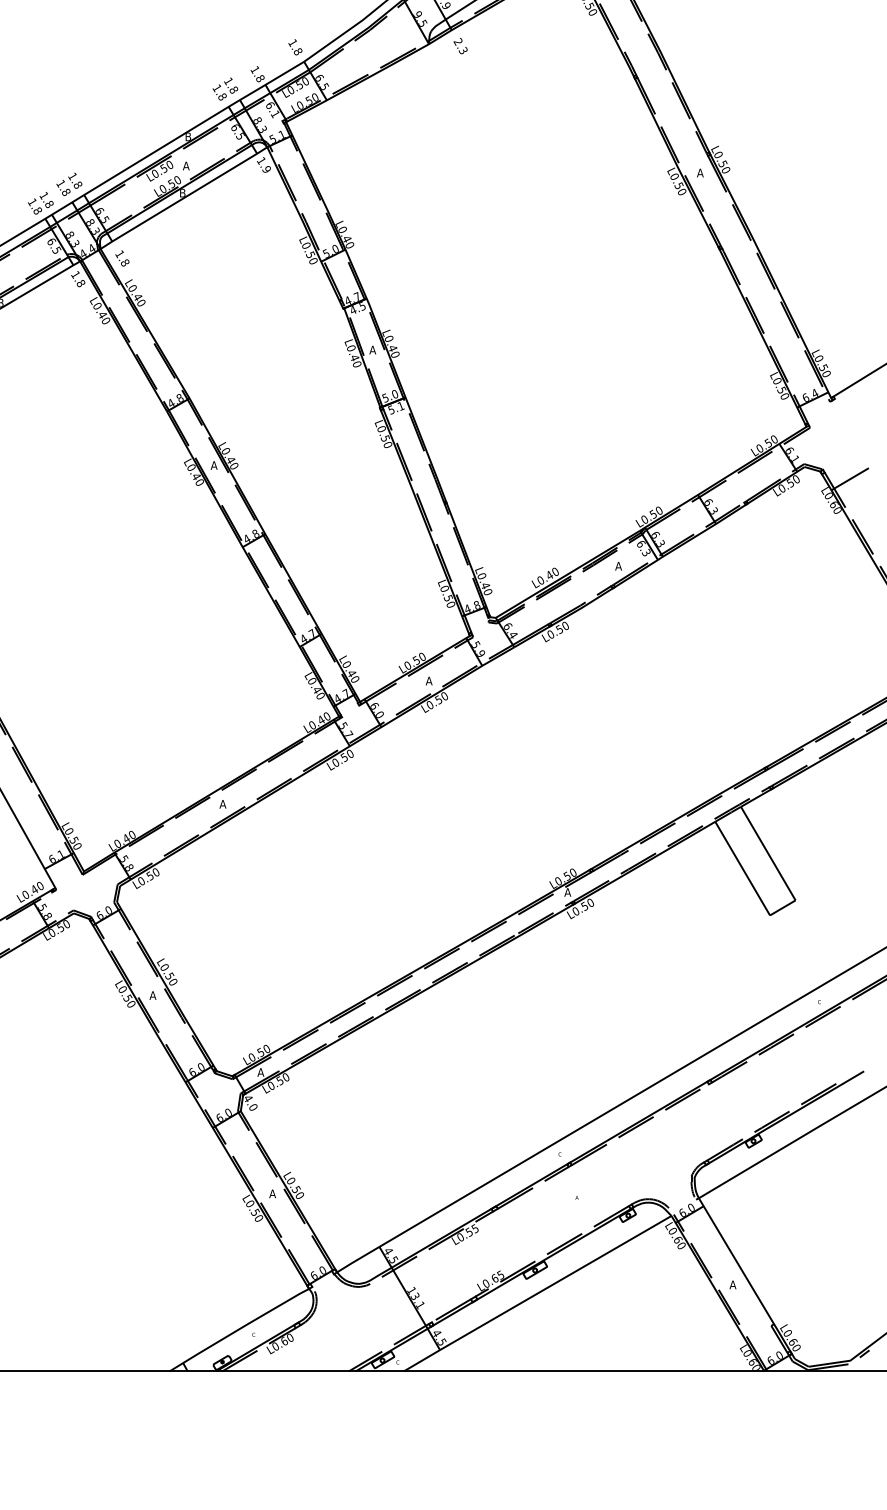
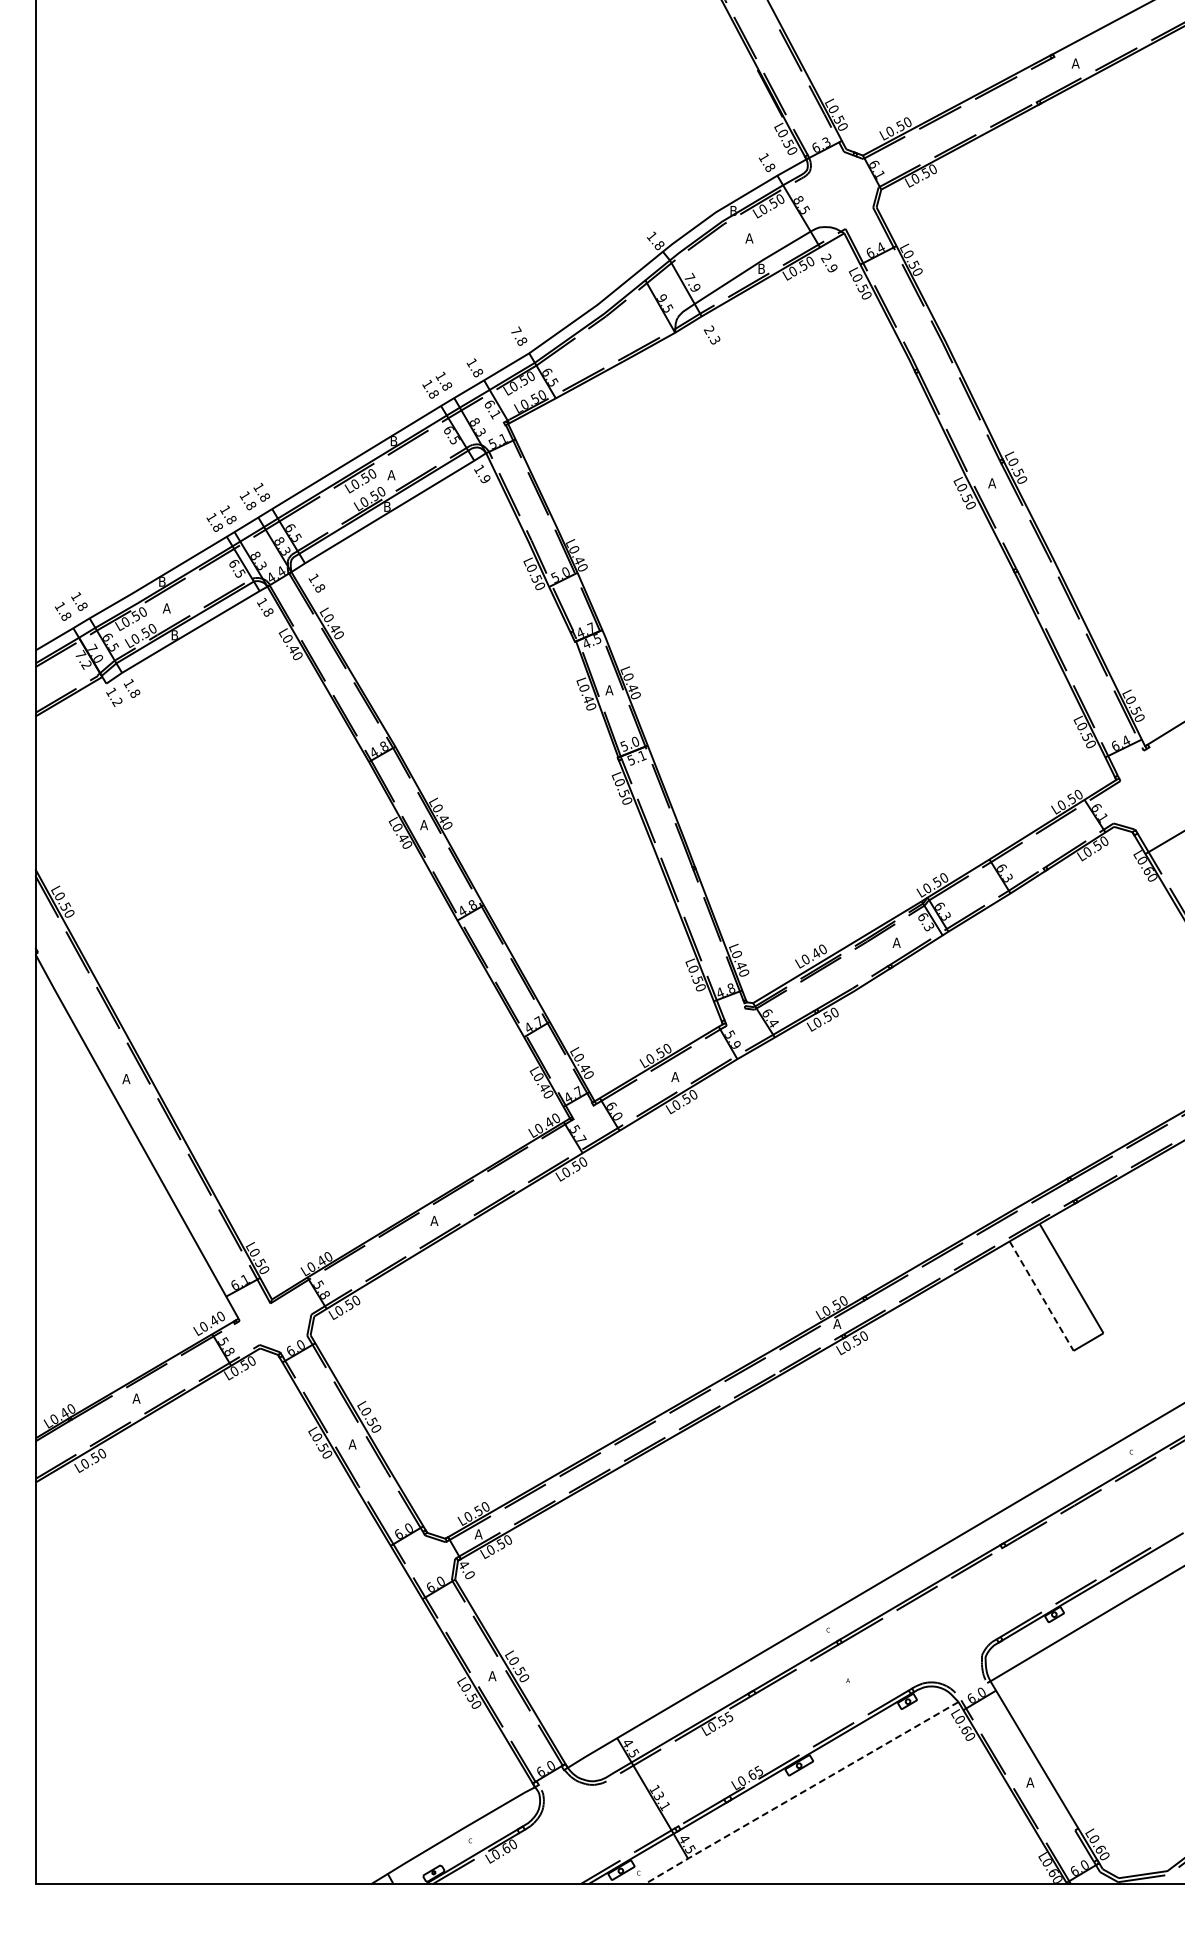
text: (292, 43) -> (515, 331), 1.8 -> 7.8
line: (742, 868) -> (1041, 1296), solid -> dashed
line: (537, 1294) -> (801, 1793), solid -> dashed

